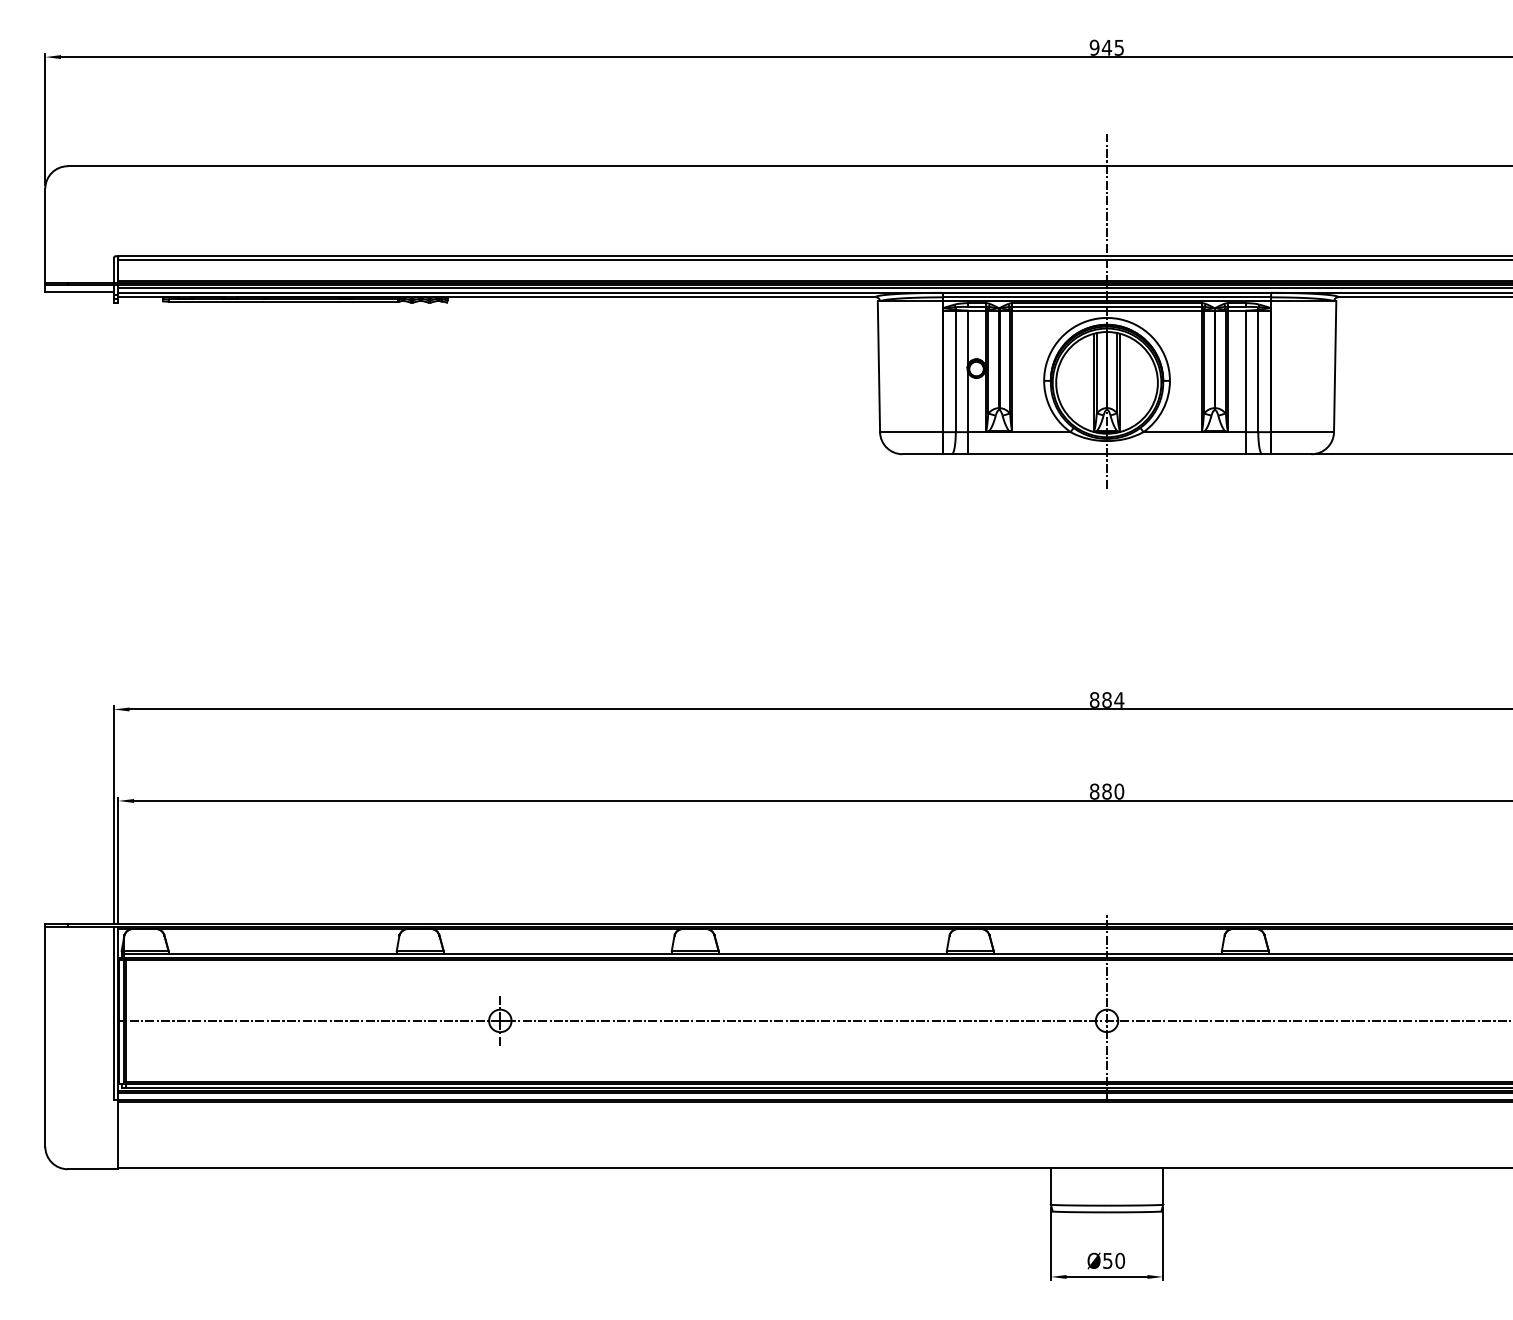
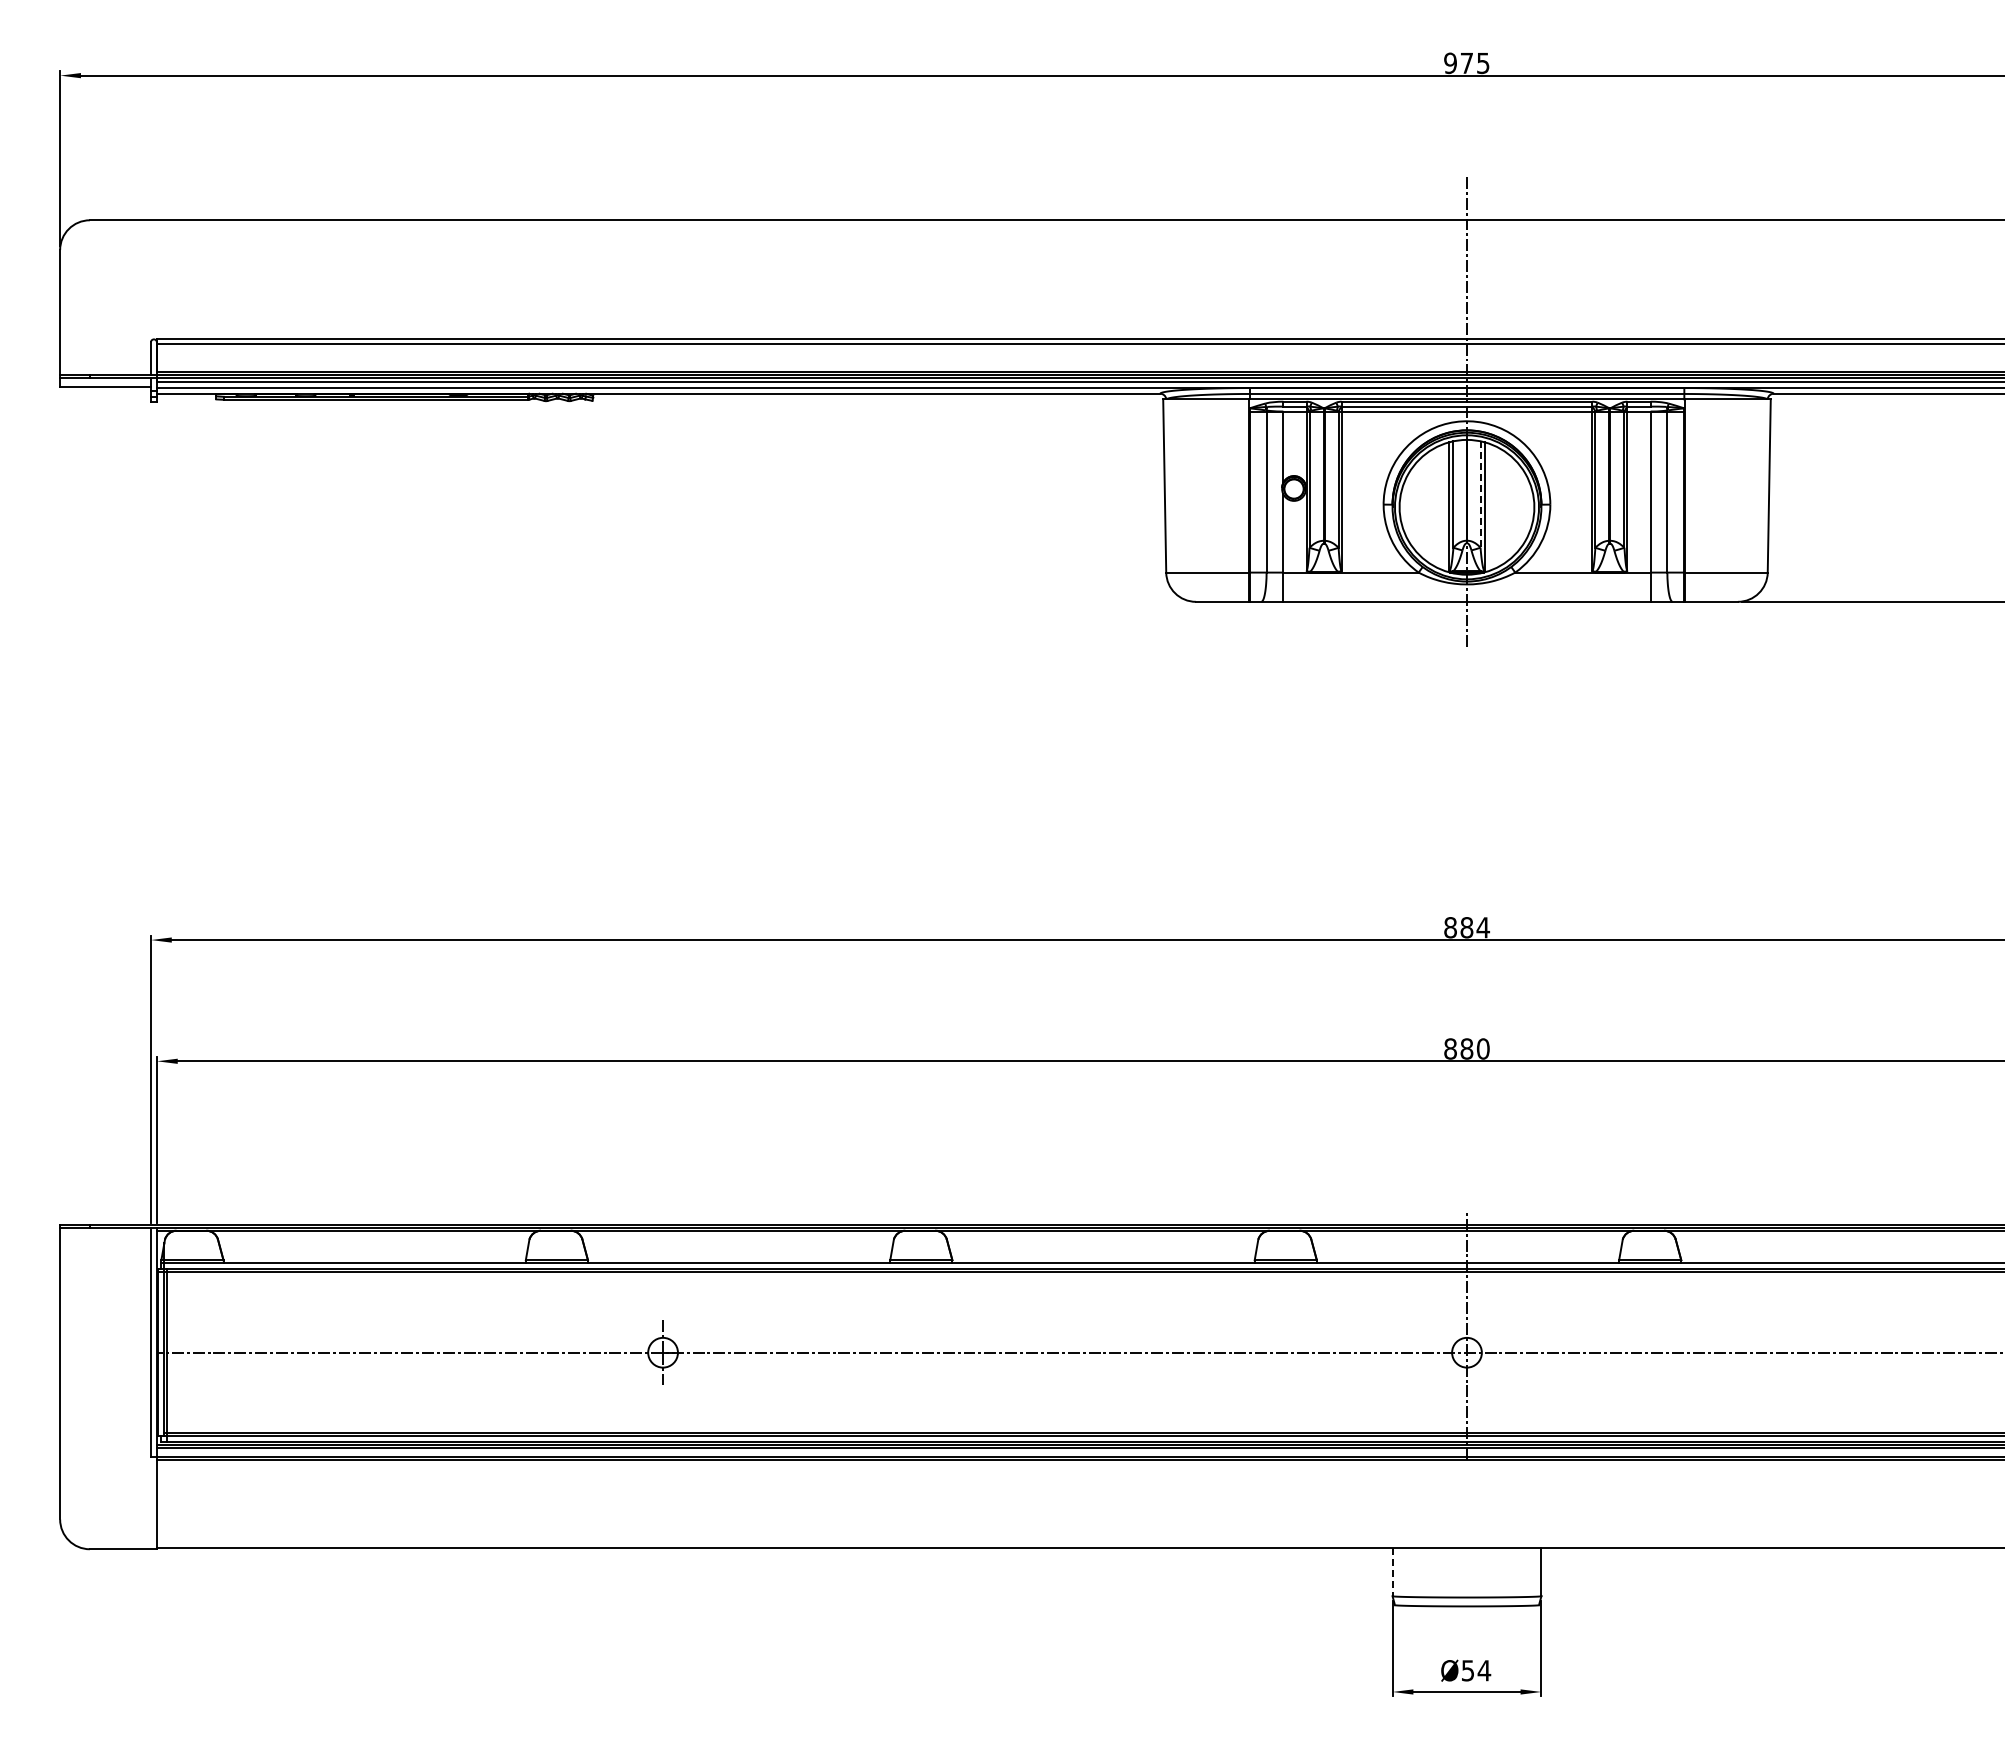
text: (1106, 47) -> (1466, 63), 945 -> 975
line: (1117, 373) -> (1480, 495), solid -> dashed
line: (1050, 1186) -> (1392, 1572), solid -> dashed
text: (1120, 1260) -> (1484, 1670), Ø50 -> Ø54

